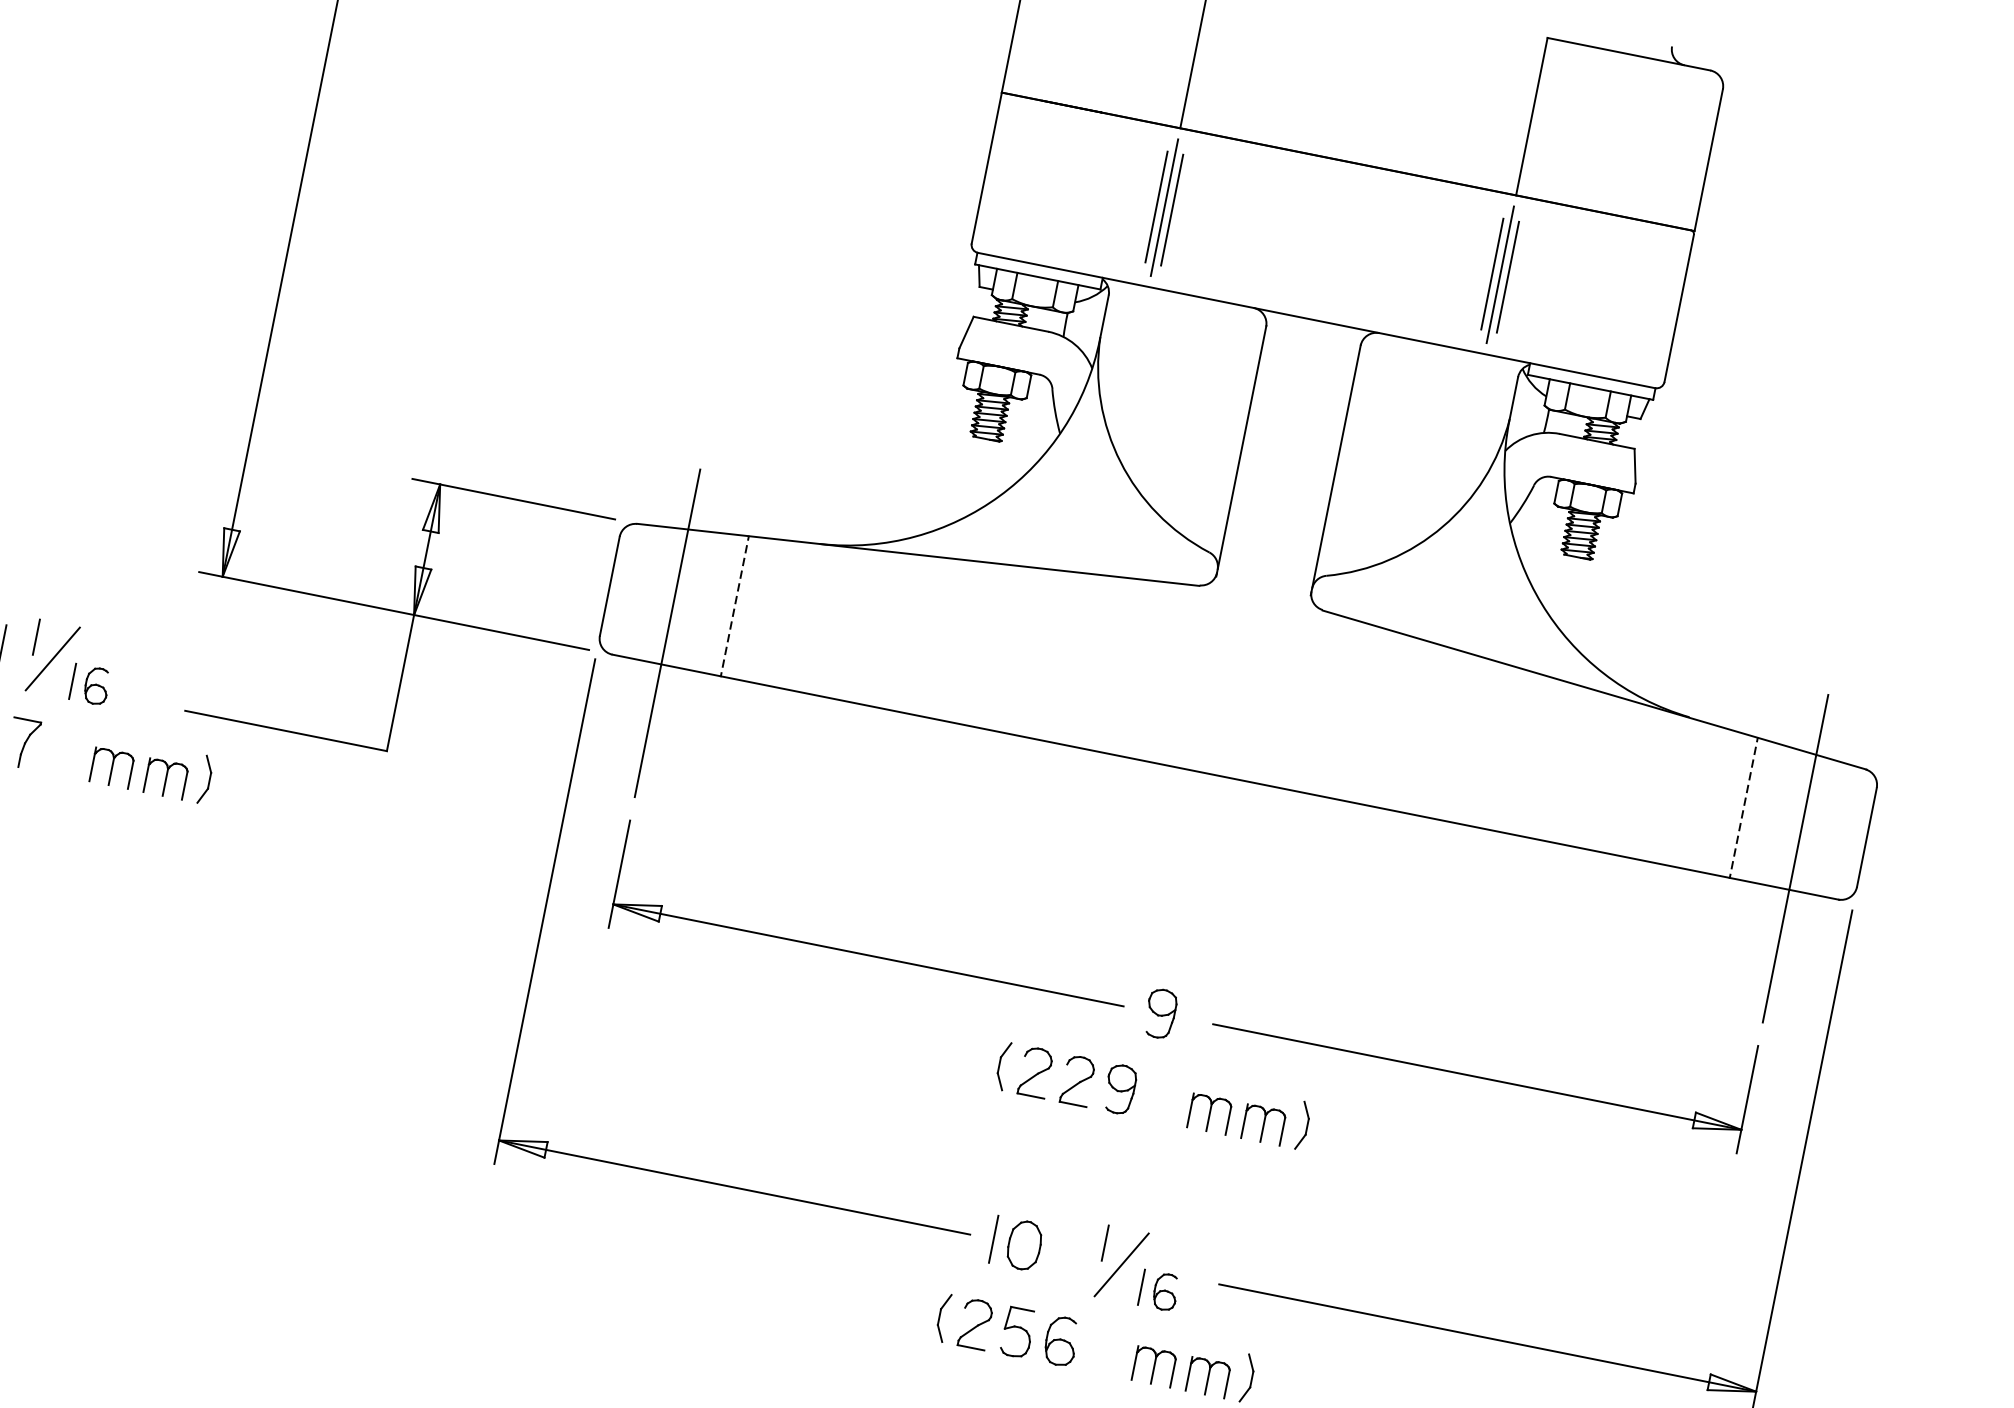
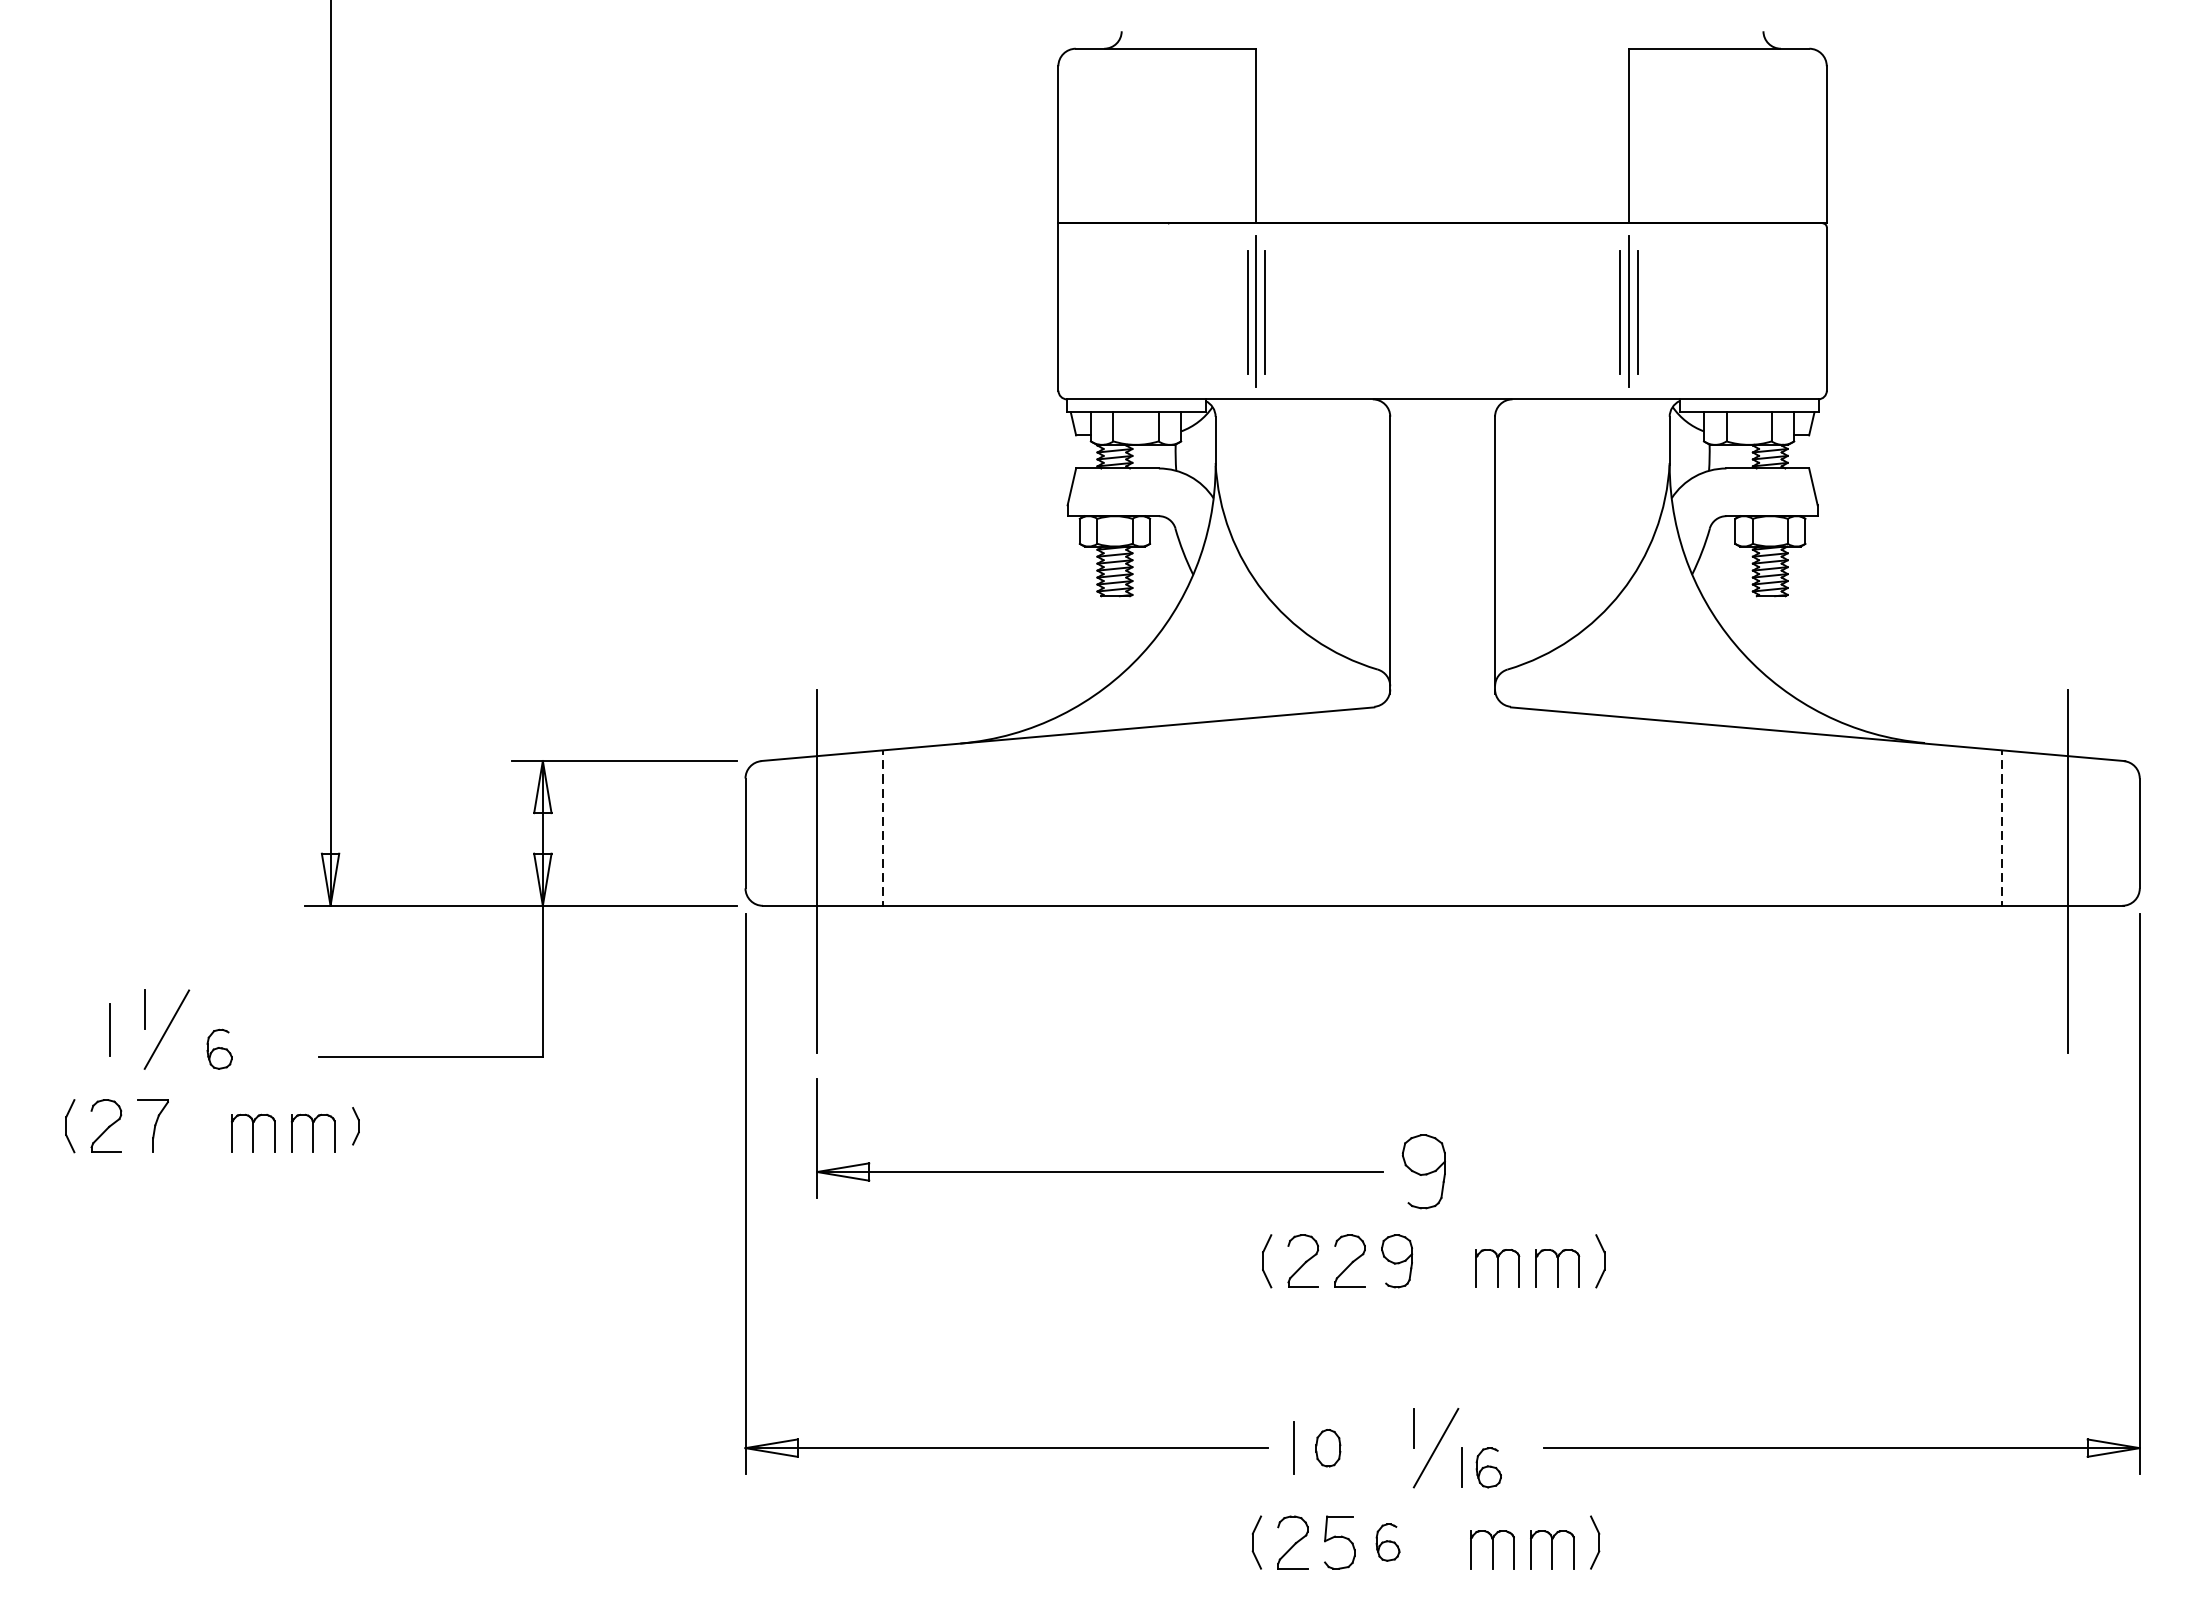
line: (72, 680) -> (192, 1048), removed
part: (205, 780) -> (355, 1126), size x0.7
part: (1160, 1014) -> (1424, 1172), size x1.4
part: (1477, 1076) -> (1775, 1171), removed
part: (1024, 1245) -> (1328, 1448), size x0.7
part: (1060, 1341) -> (1387, 1542), size x0.7

